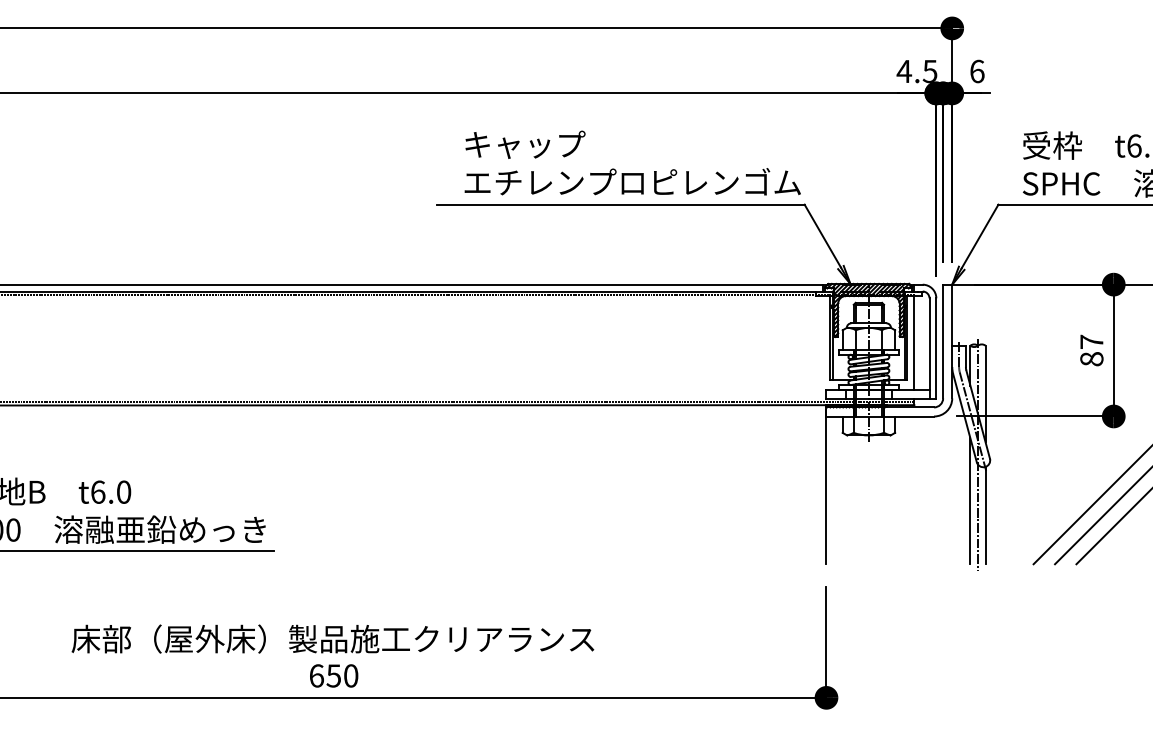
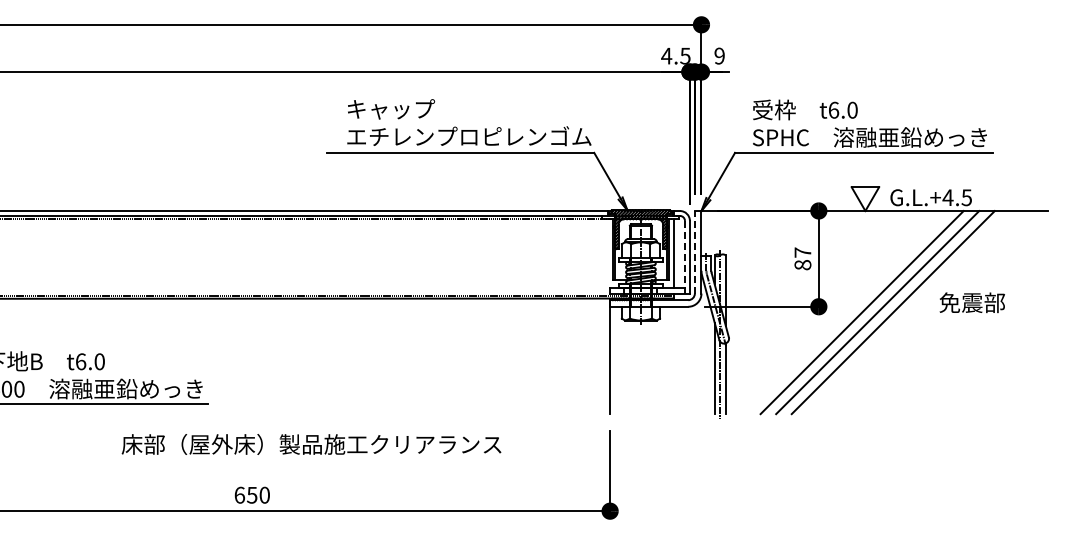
text: (977, 70) -> (719, 55), 6 -> 9
line: (942, 340) -> (694, 251), solid -> dashed
line: (928, 348) -> (684, 257), solid -> dashed
text: (332, 639) -> (311, 444), moved

